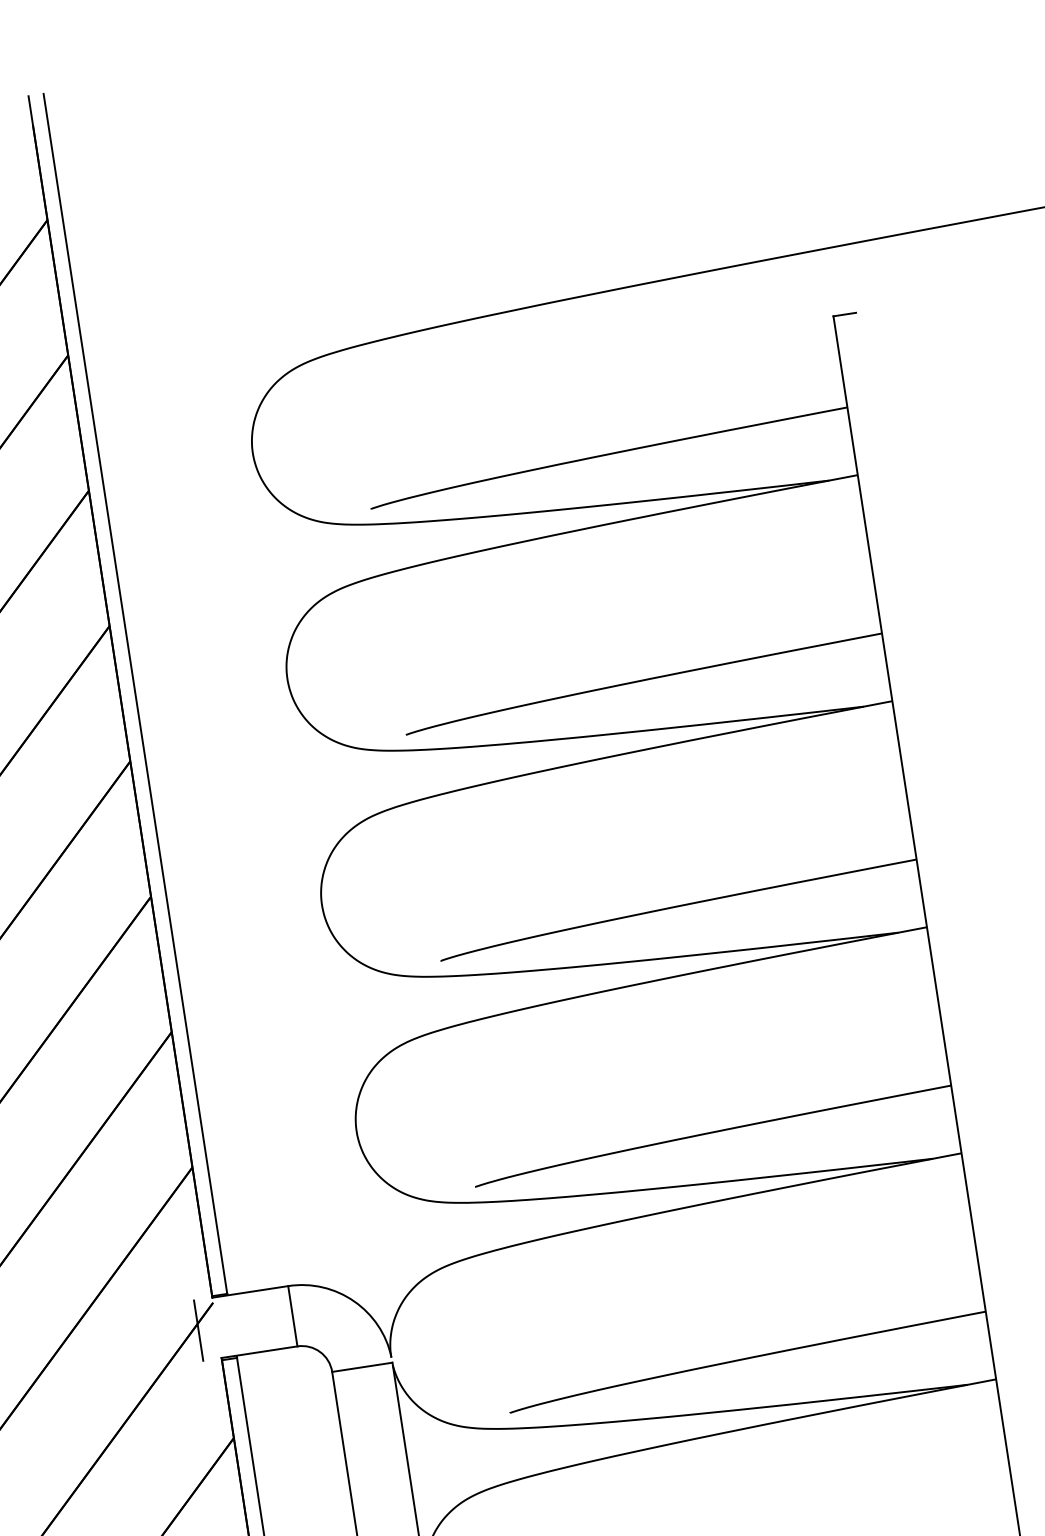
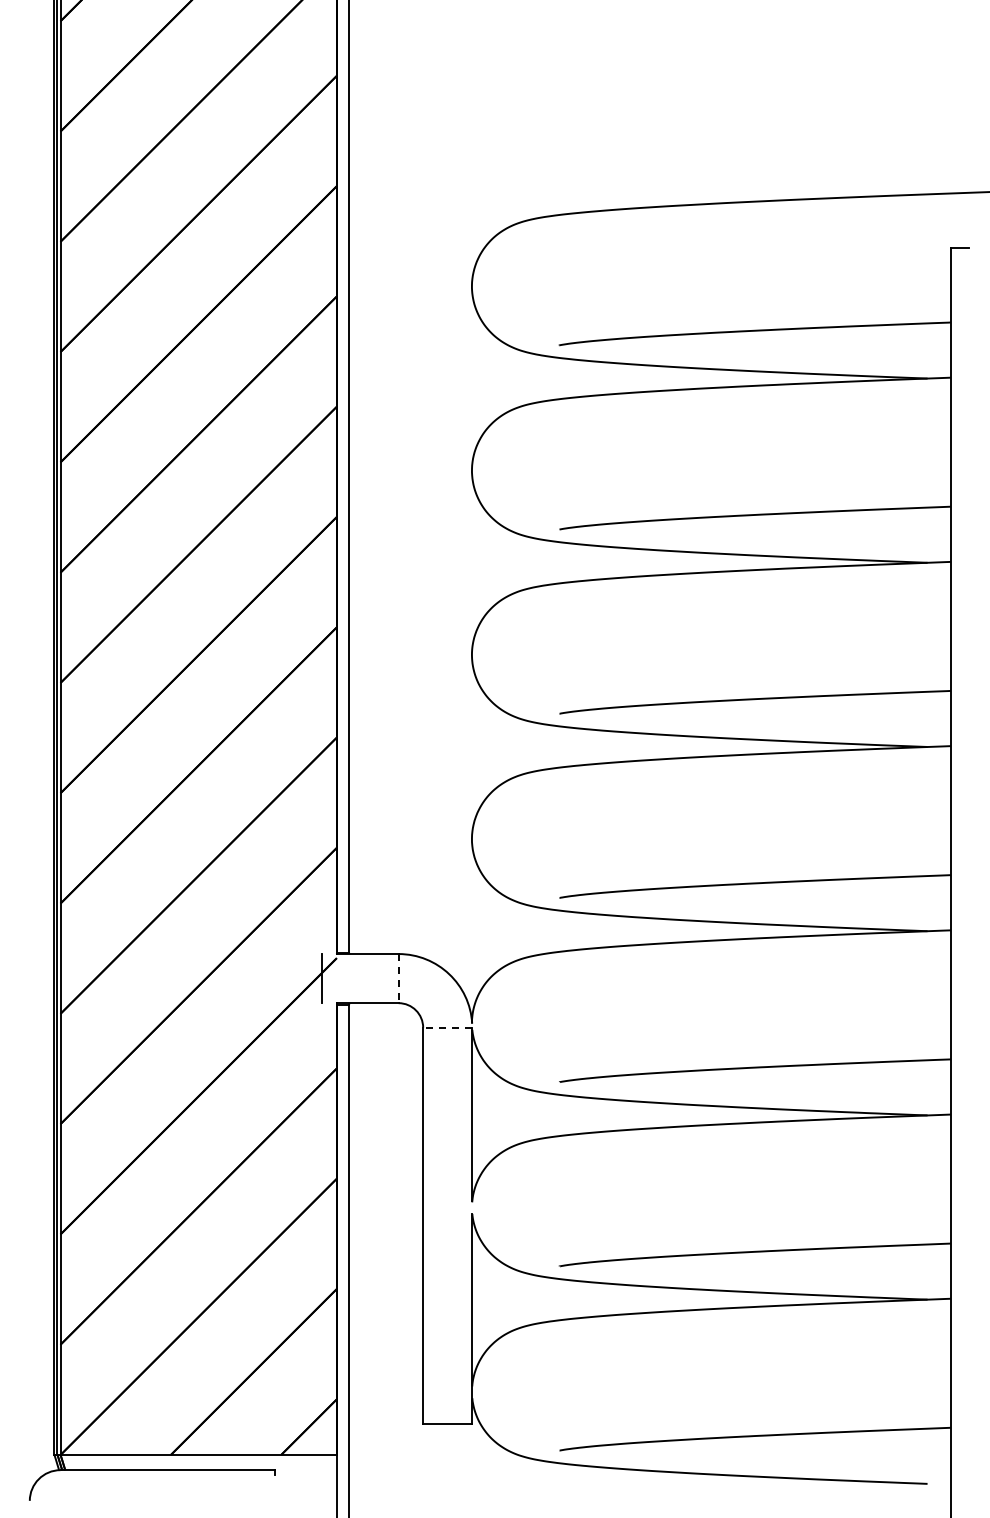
line: (292, 1316) -> (398, 978), solid -> dashed
line: (361, 1367) -> (447, 1027), solid -> dashed

